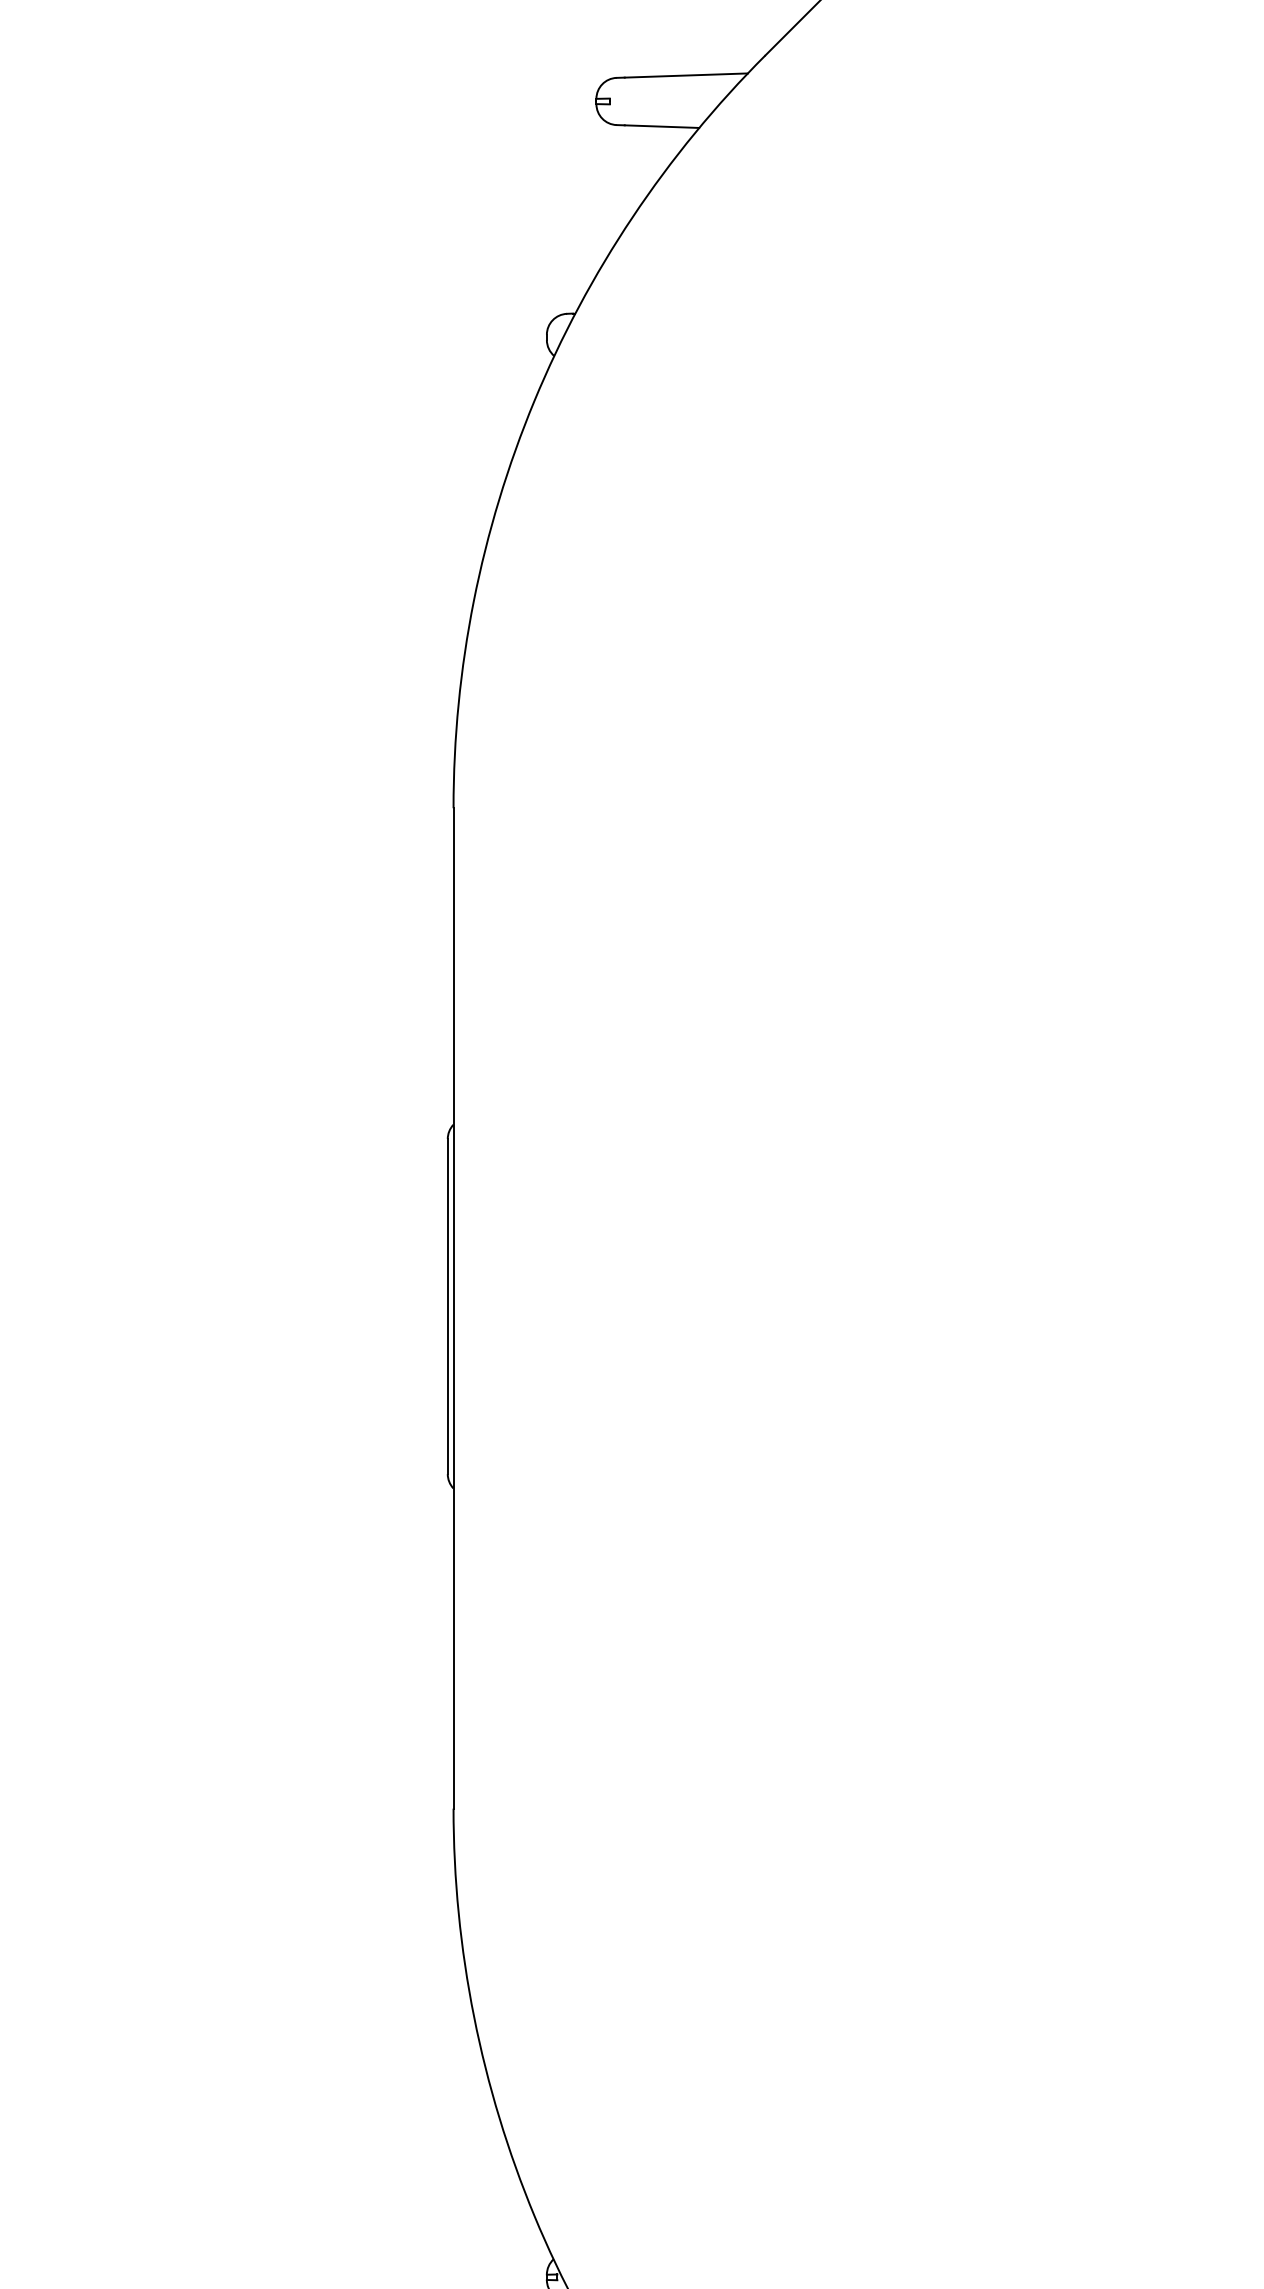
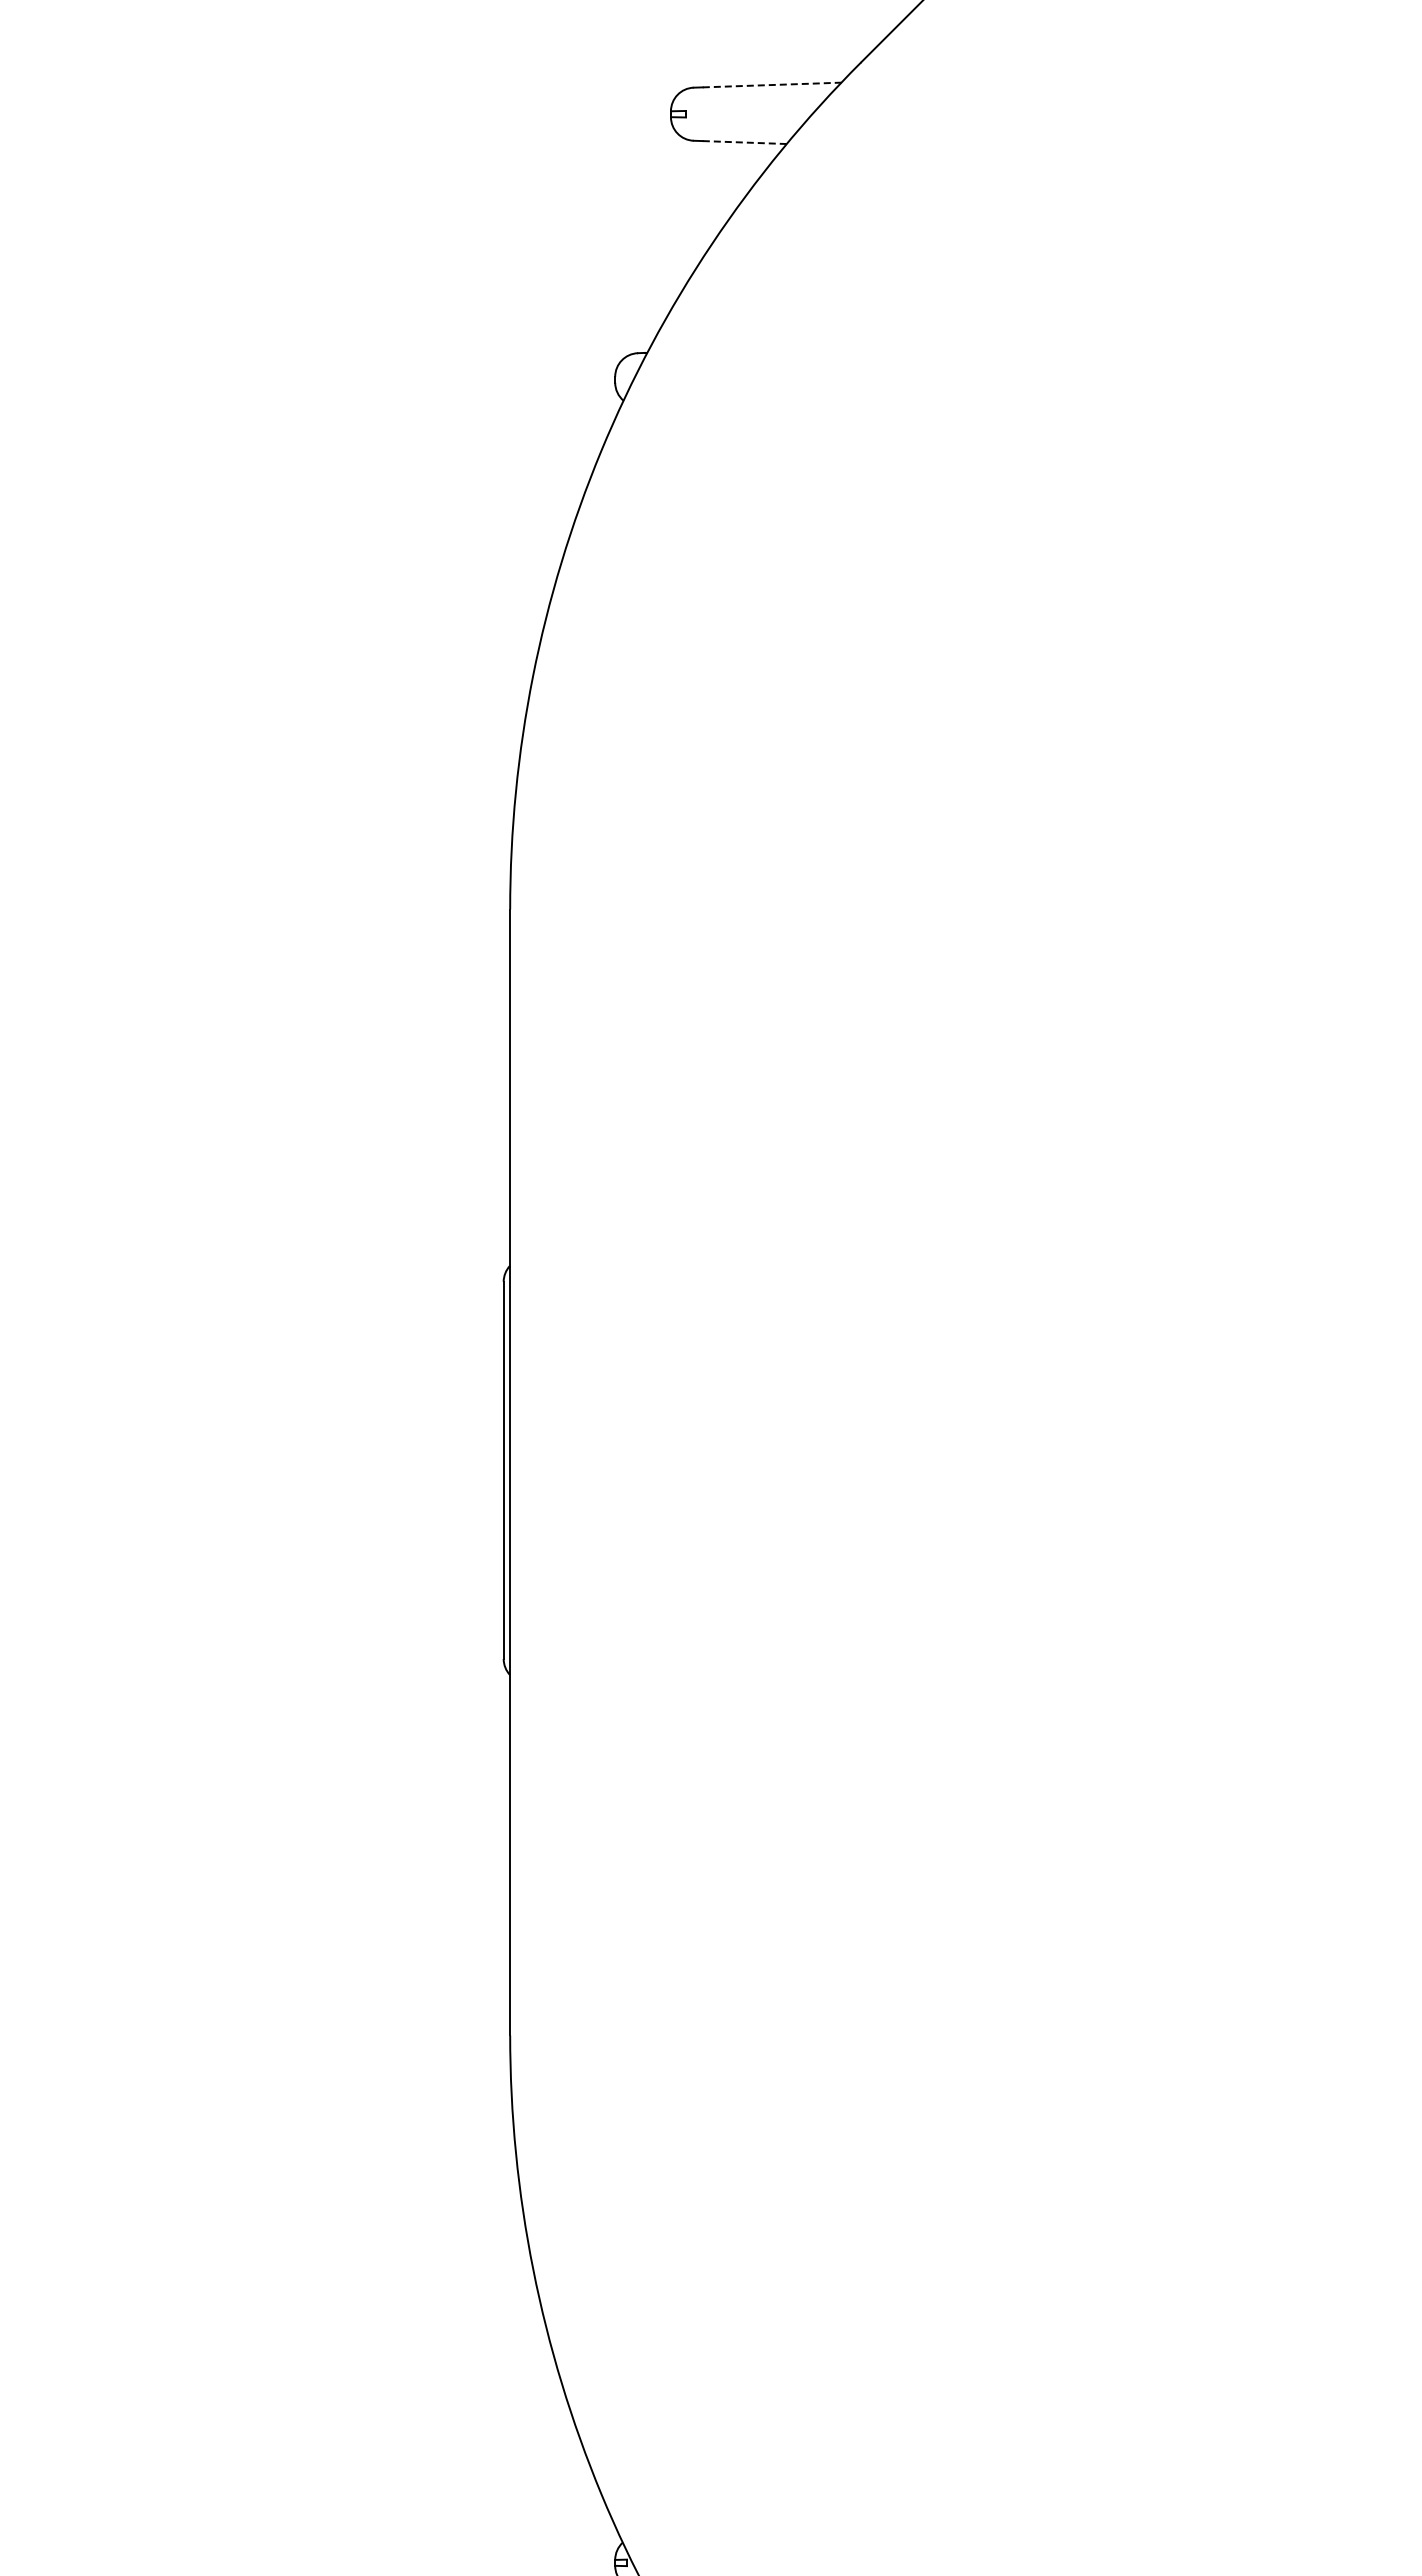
line: (686, 75) -> (772, 85), solid -> dashed
line: (661, 126) -> (744, 142), solid -> dashed

